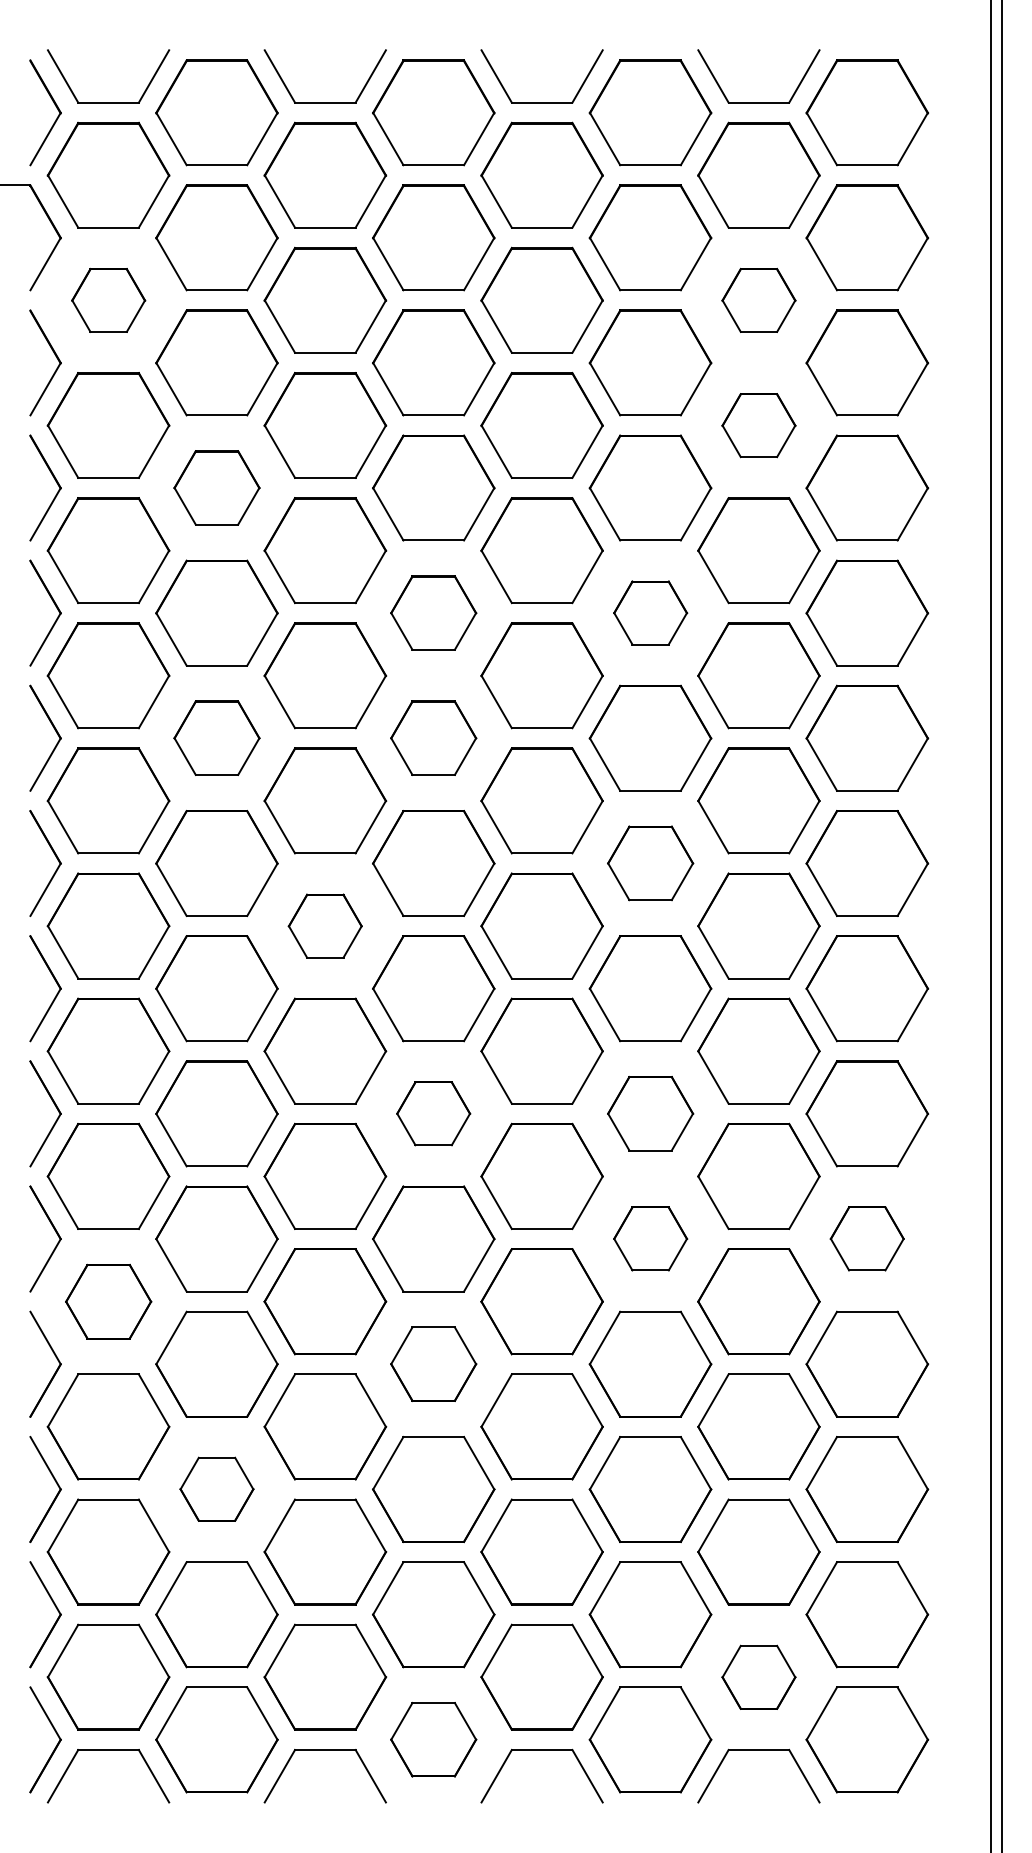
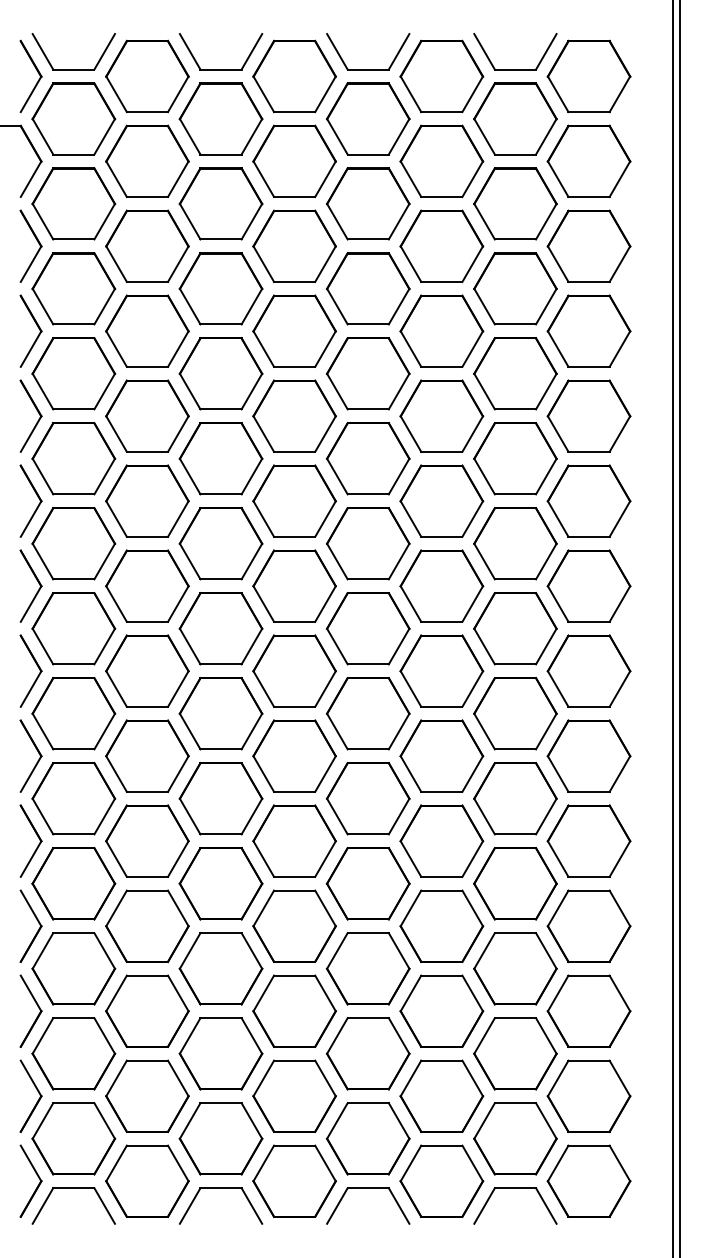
part: (108, 299) -> (73, 203), size x1.67
part: (758, 299) -> (515, 203), size x1.67
part: (758, 425) -> (515, 288), size x1.67
part: (217, 486) -> (147, 330), size x1.43
part: (433, 612) -> (294, 415), size x1.43
part: (650, 612) -> (441, 415), size x1.67
part: (217, 737) -> (147, 500), size x1.43
part: (433, 737) -> (294, 500), size x1.43
part: (650, 862) -> (441, 585), size x1.43
part: (324, 925) -> (220, 628), size x1.67
part: (433, 1112) -> (294, 755), size x1.67
part: (650, 1112) -> (441, 755), size x1.43
part: (650, 1237) -> (441, 840), size x1.67
part: (866, 1237) -> (588, 840), size x1.67
part: (108, 1301) -> (73, 883), size x1.43
part: (433, 1363) -> (294, 925), size x1.43
part: (217, 1488) -> (147, 1010), size x1.67
part: (758, 1676) -> (515, 1138), size x1.67
part: (433, 1738) -> (294, 1180), size x1.43

